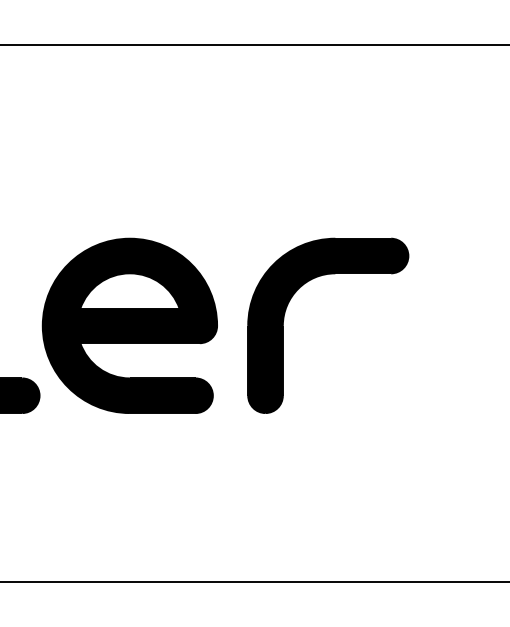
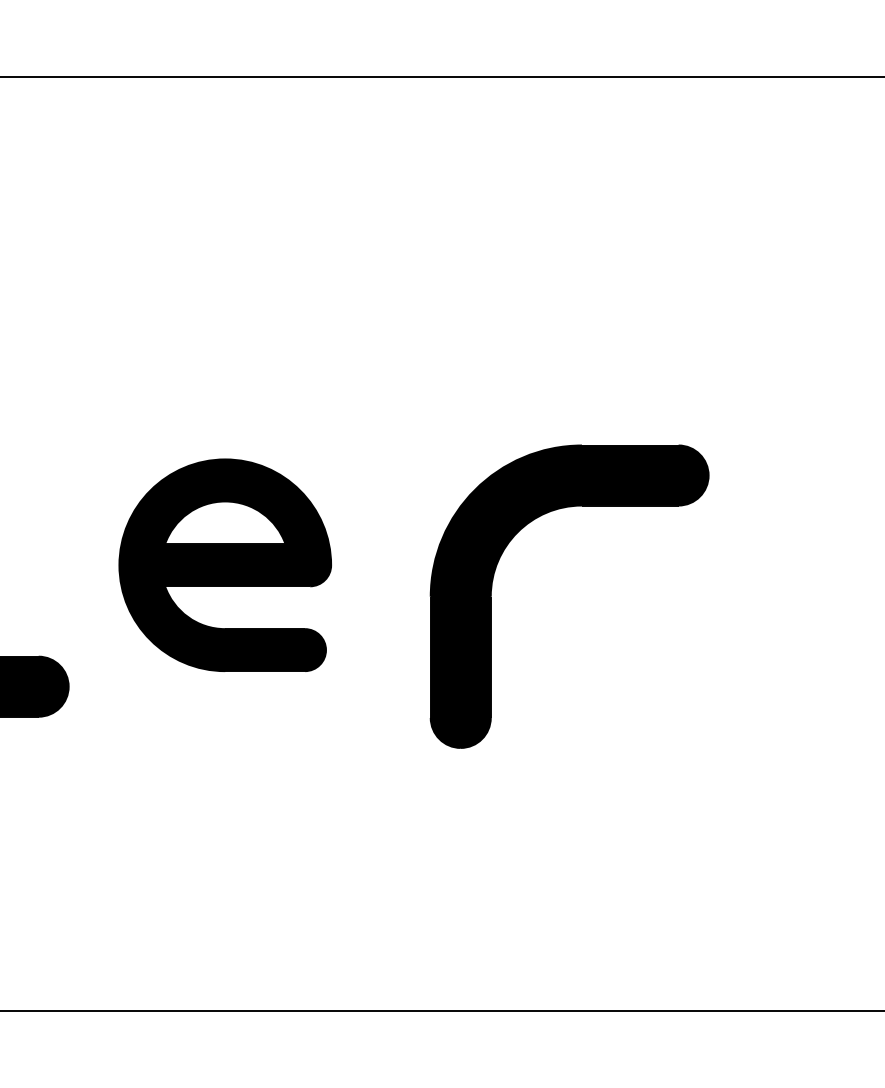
part: (284, 319) -> (493, 585), moved
part: (129, 325) -> (224, 564), size x0.7

